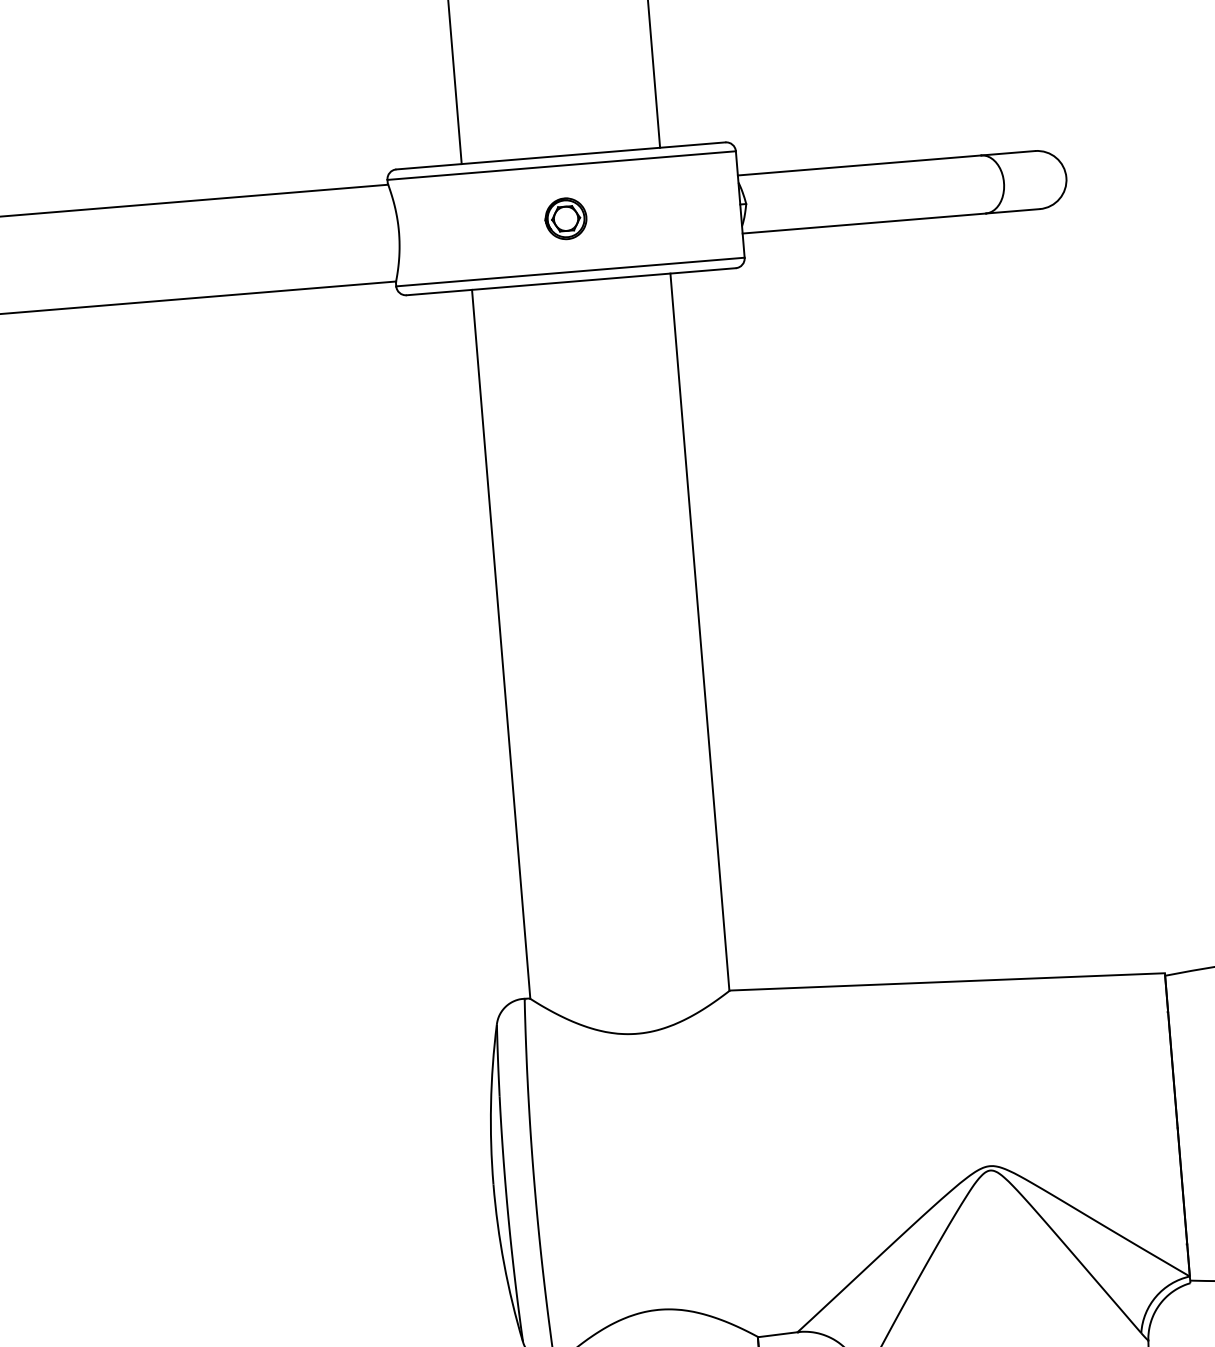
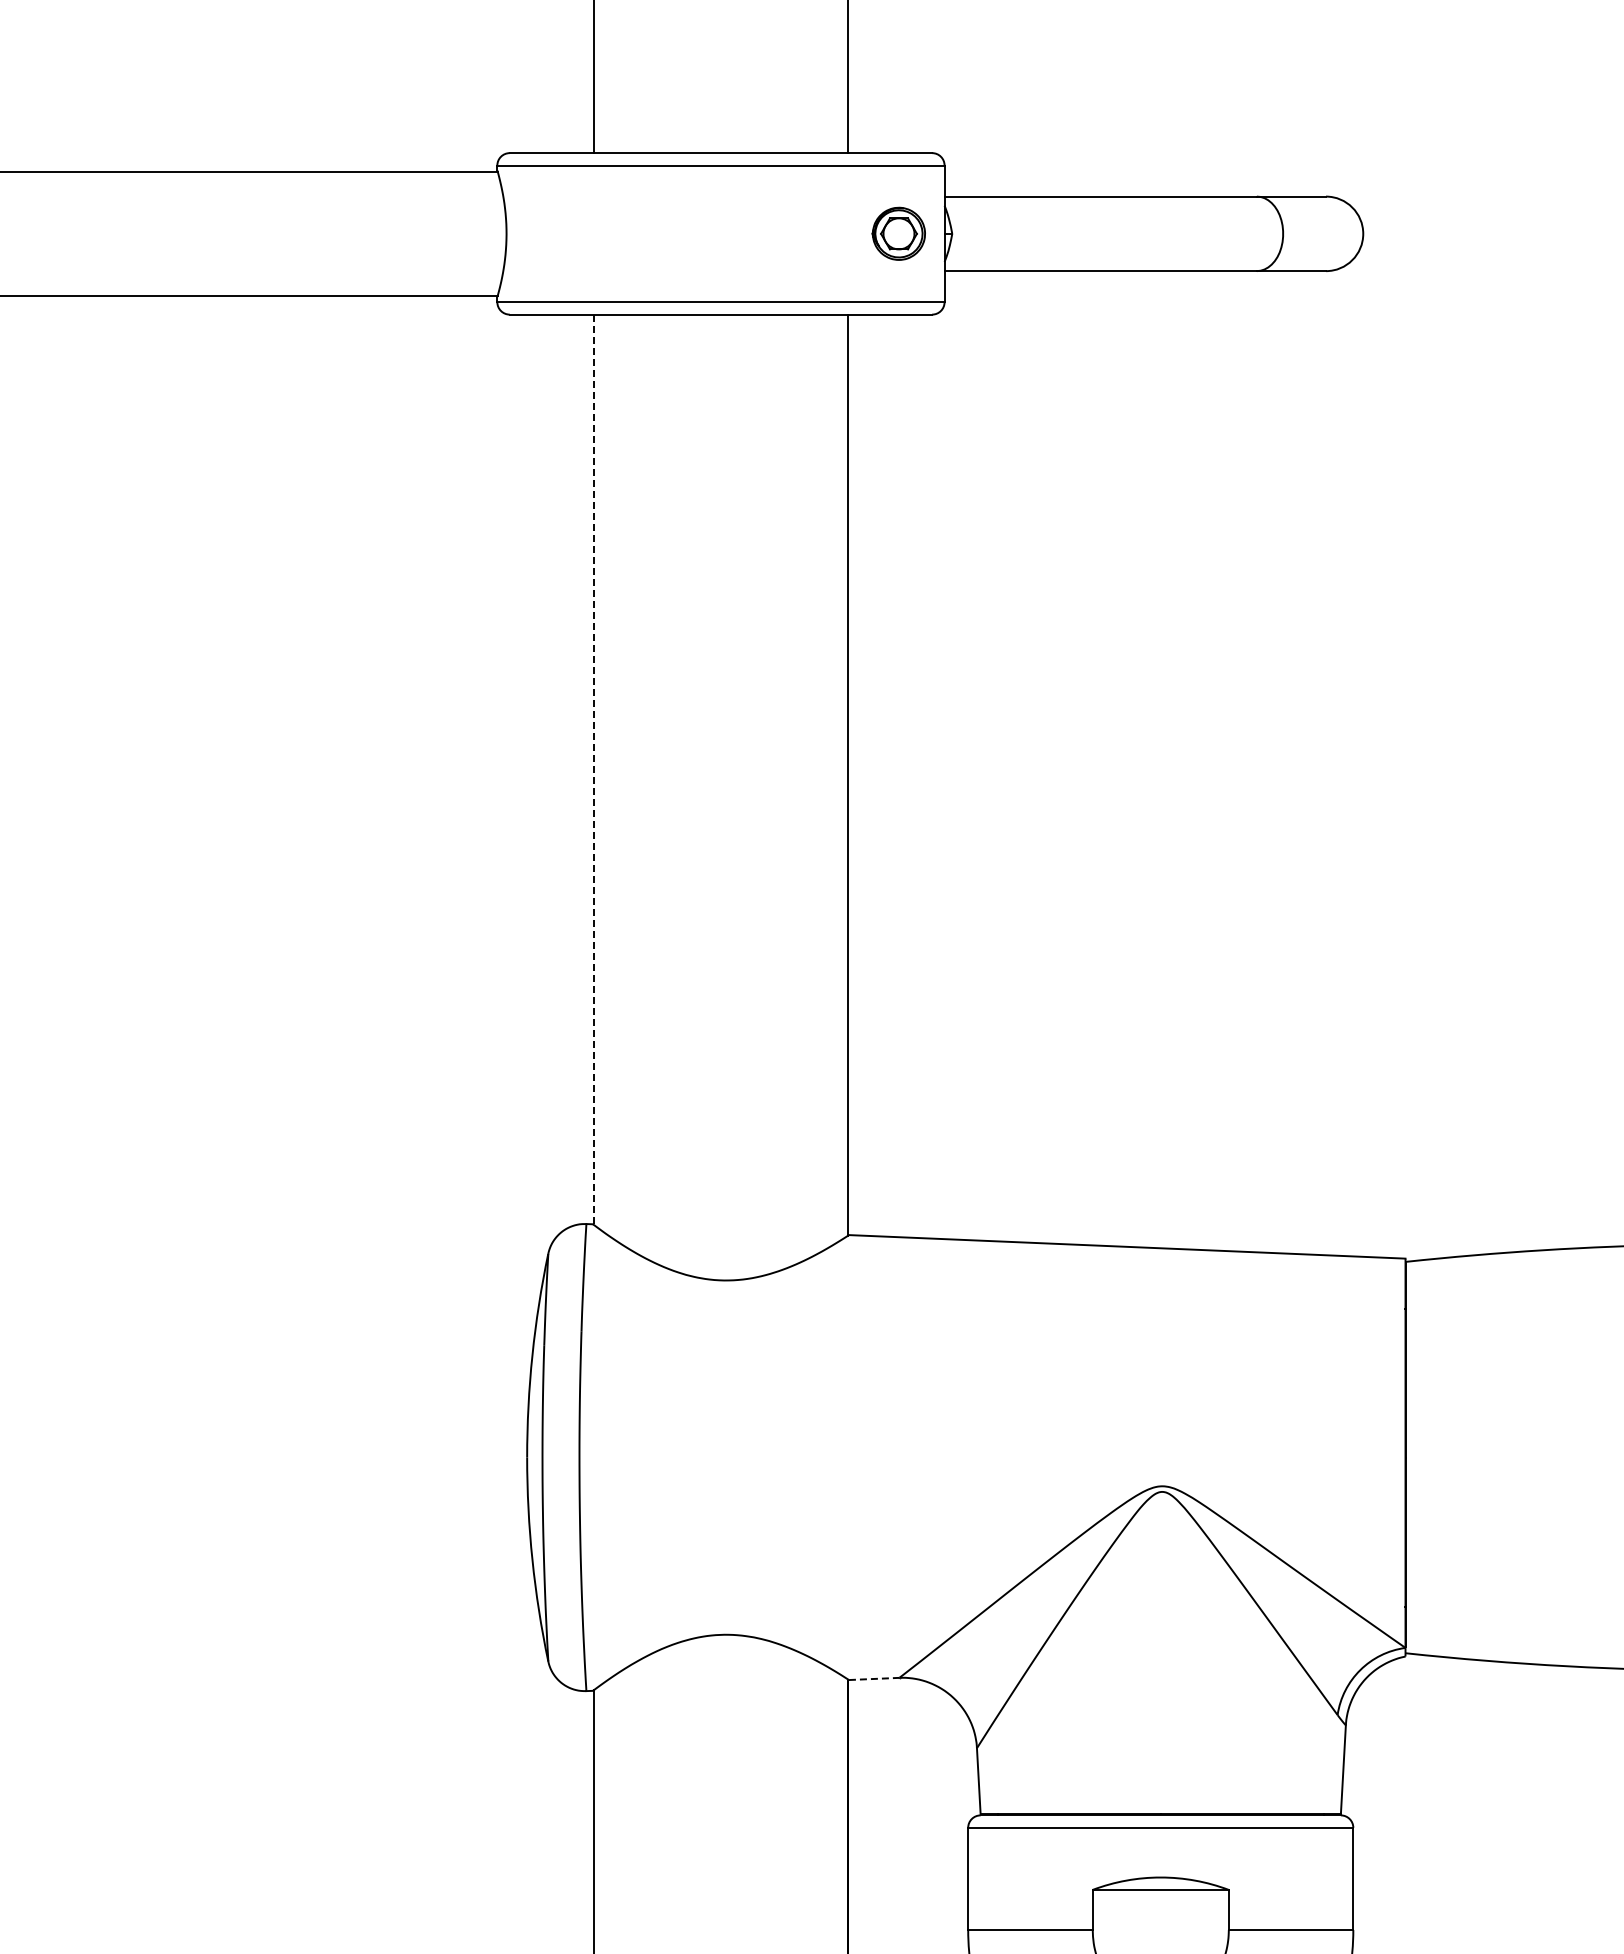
part: (565, 218) -> (898, 233), moved
line: (501, 645) -> (593, 770), solid -> dashed
line: (778, 1334) -> (874, 1678), solid -> dashed

